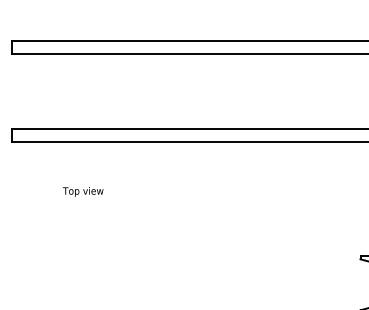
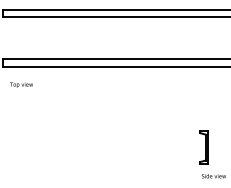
text: (83, 190) -> (21, 84), moved

